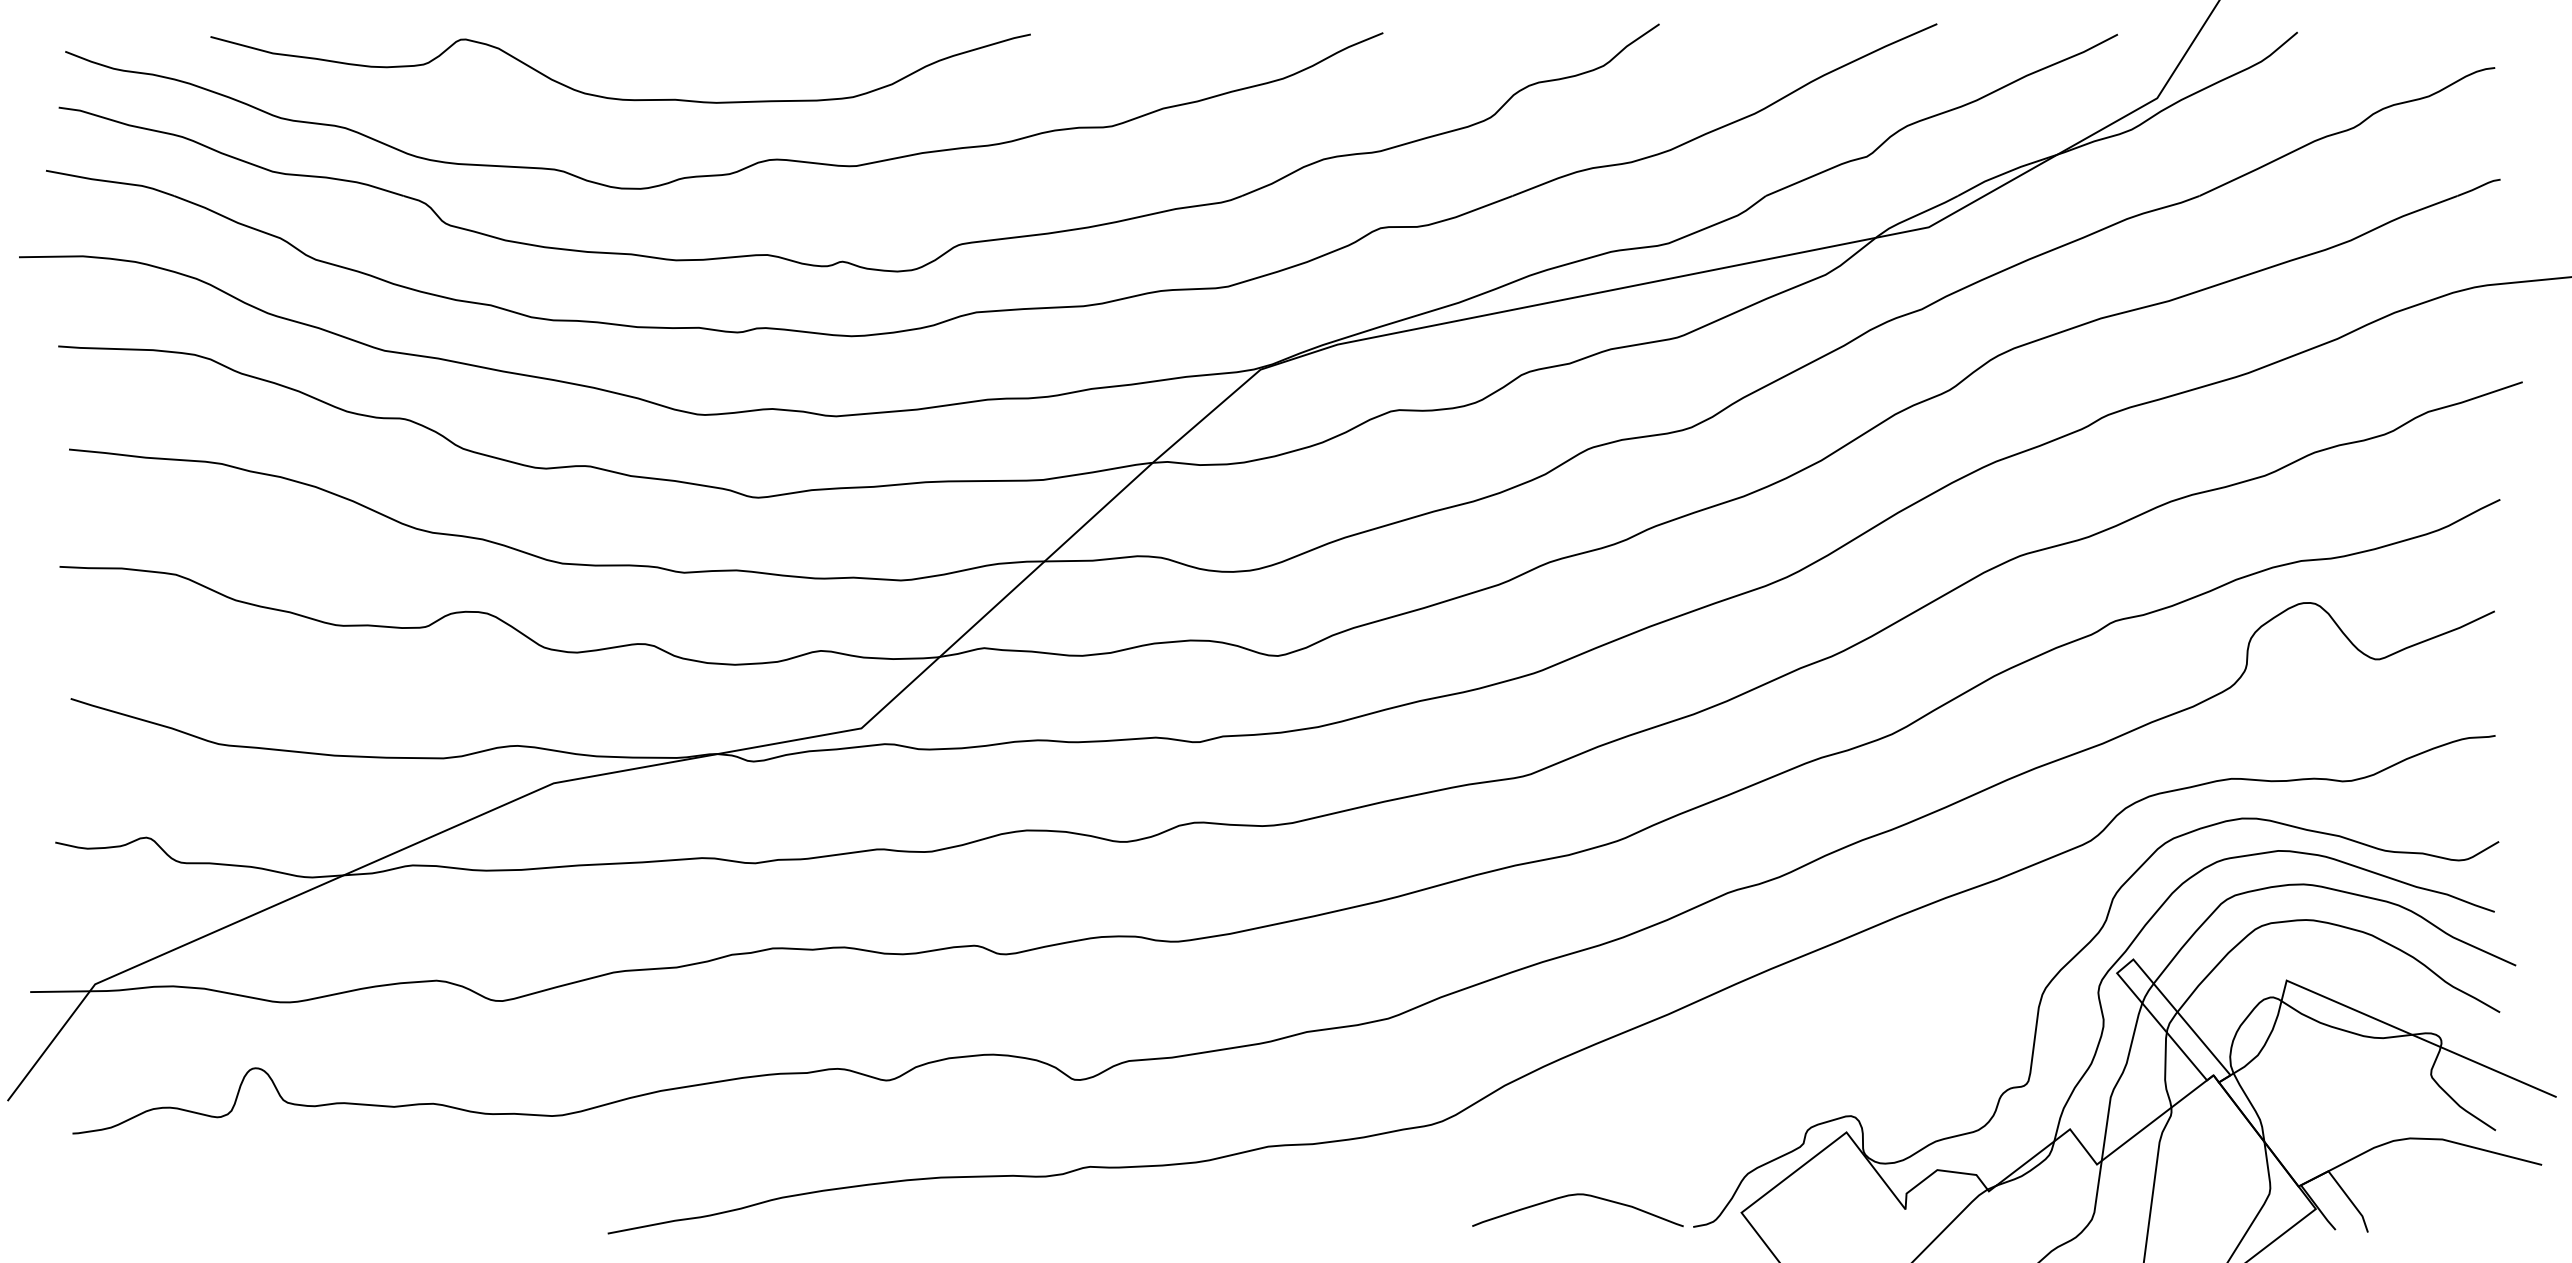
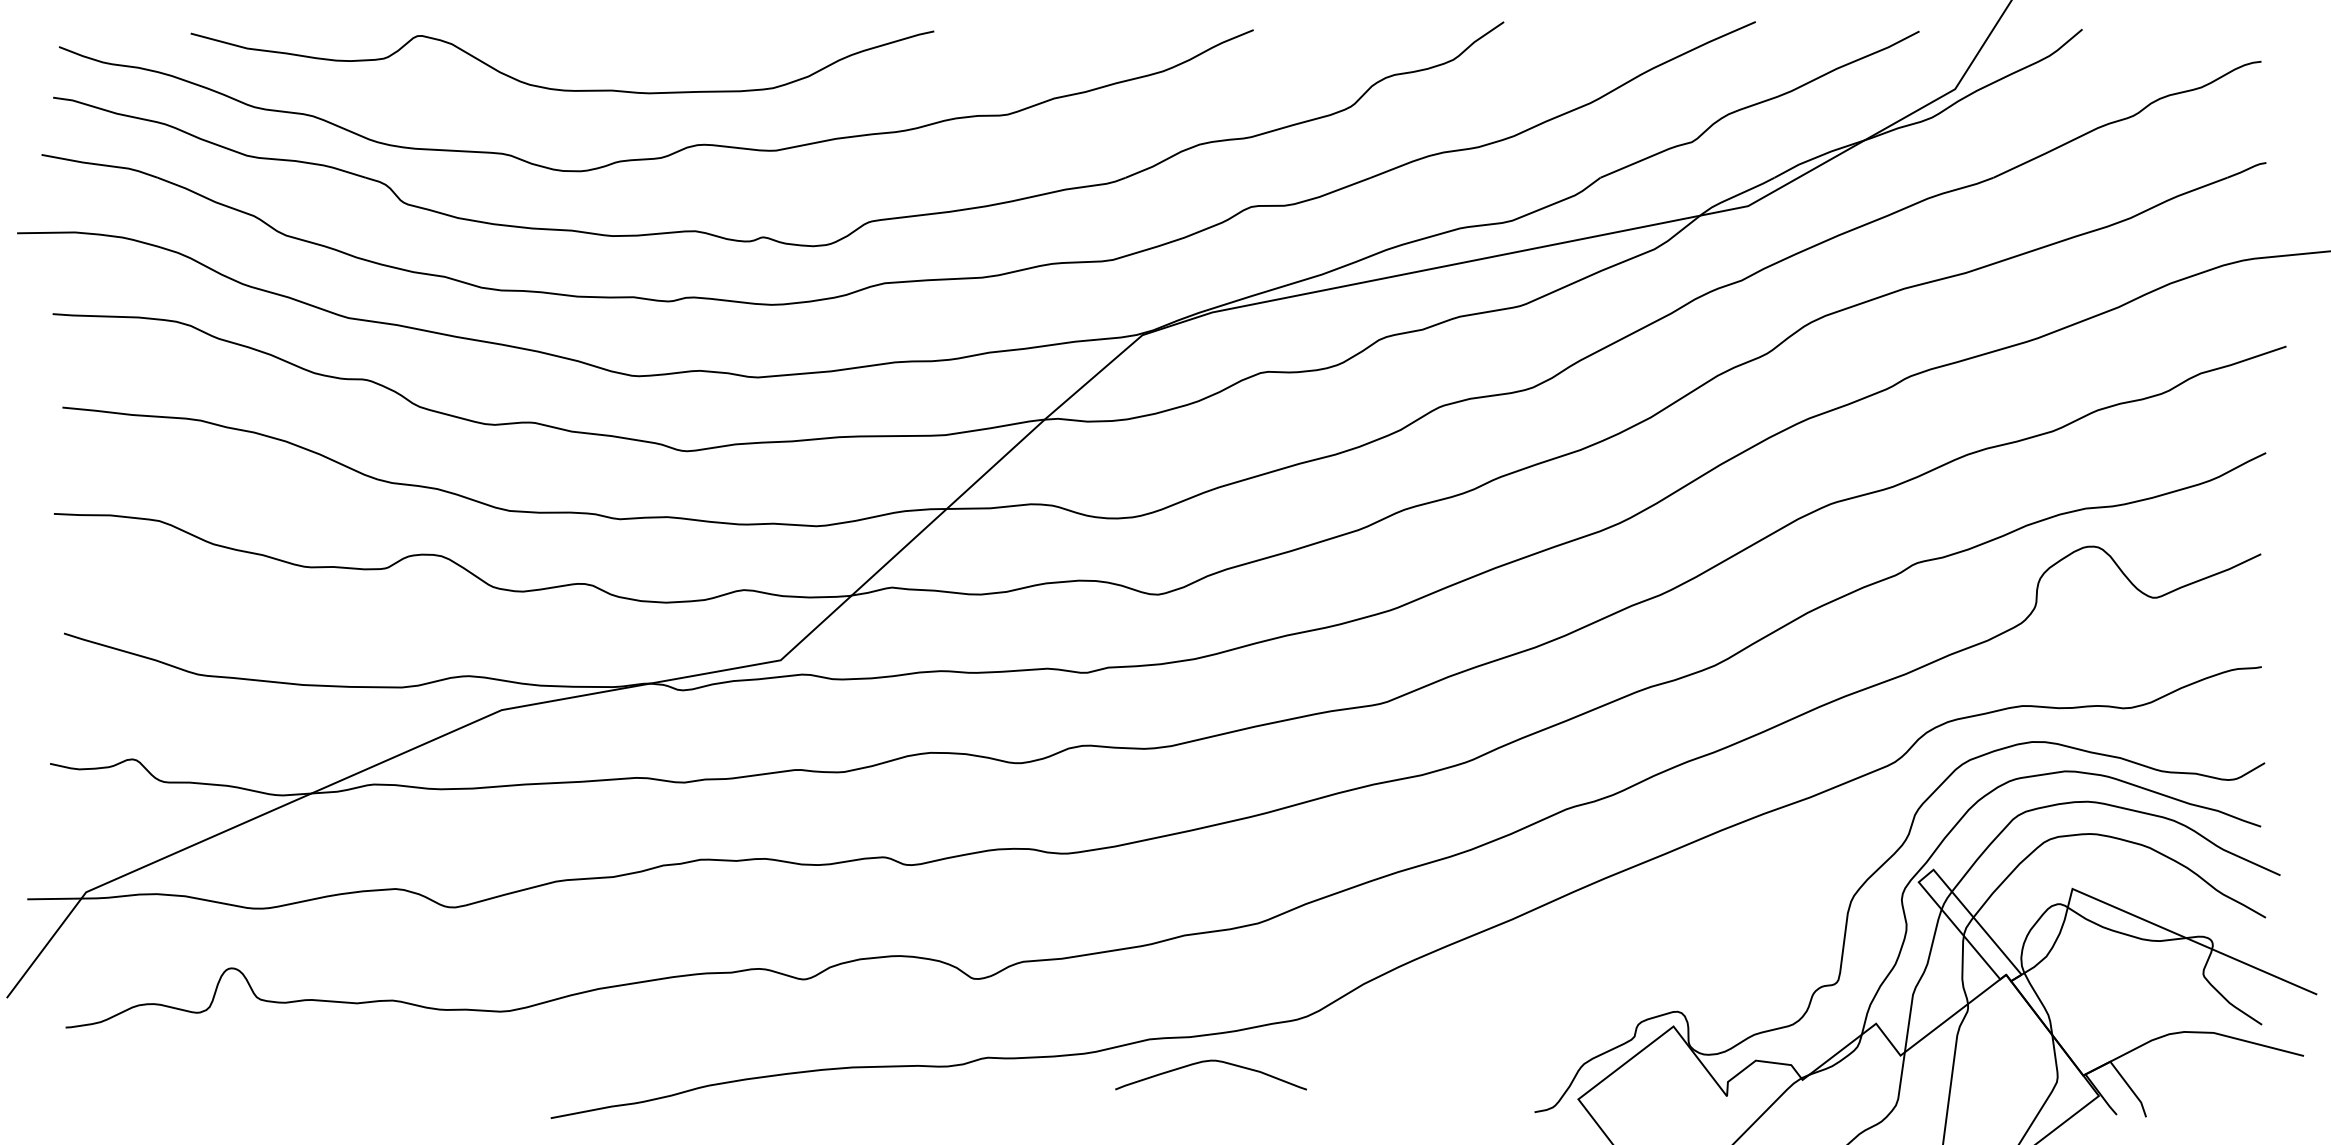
curve: (1572, 1196) -> (1206, 1062), moved

